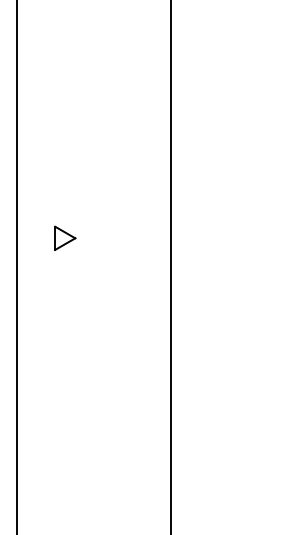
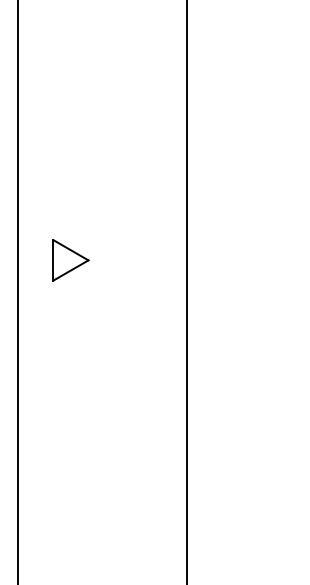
part: (65, 238) -> (71, 260), size x1.6

